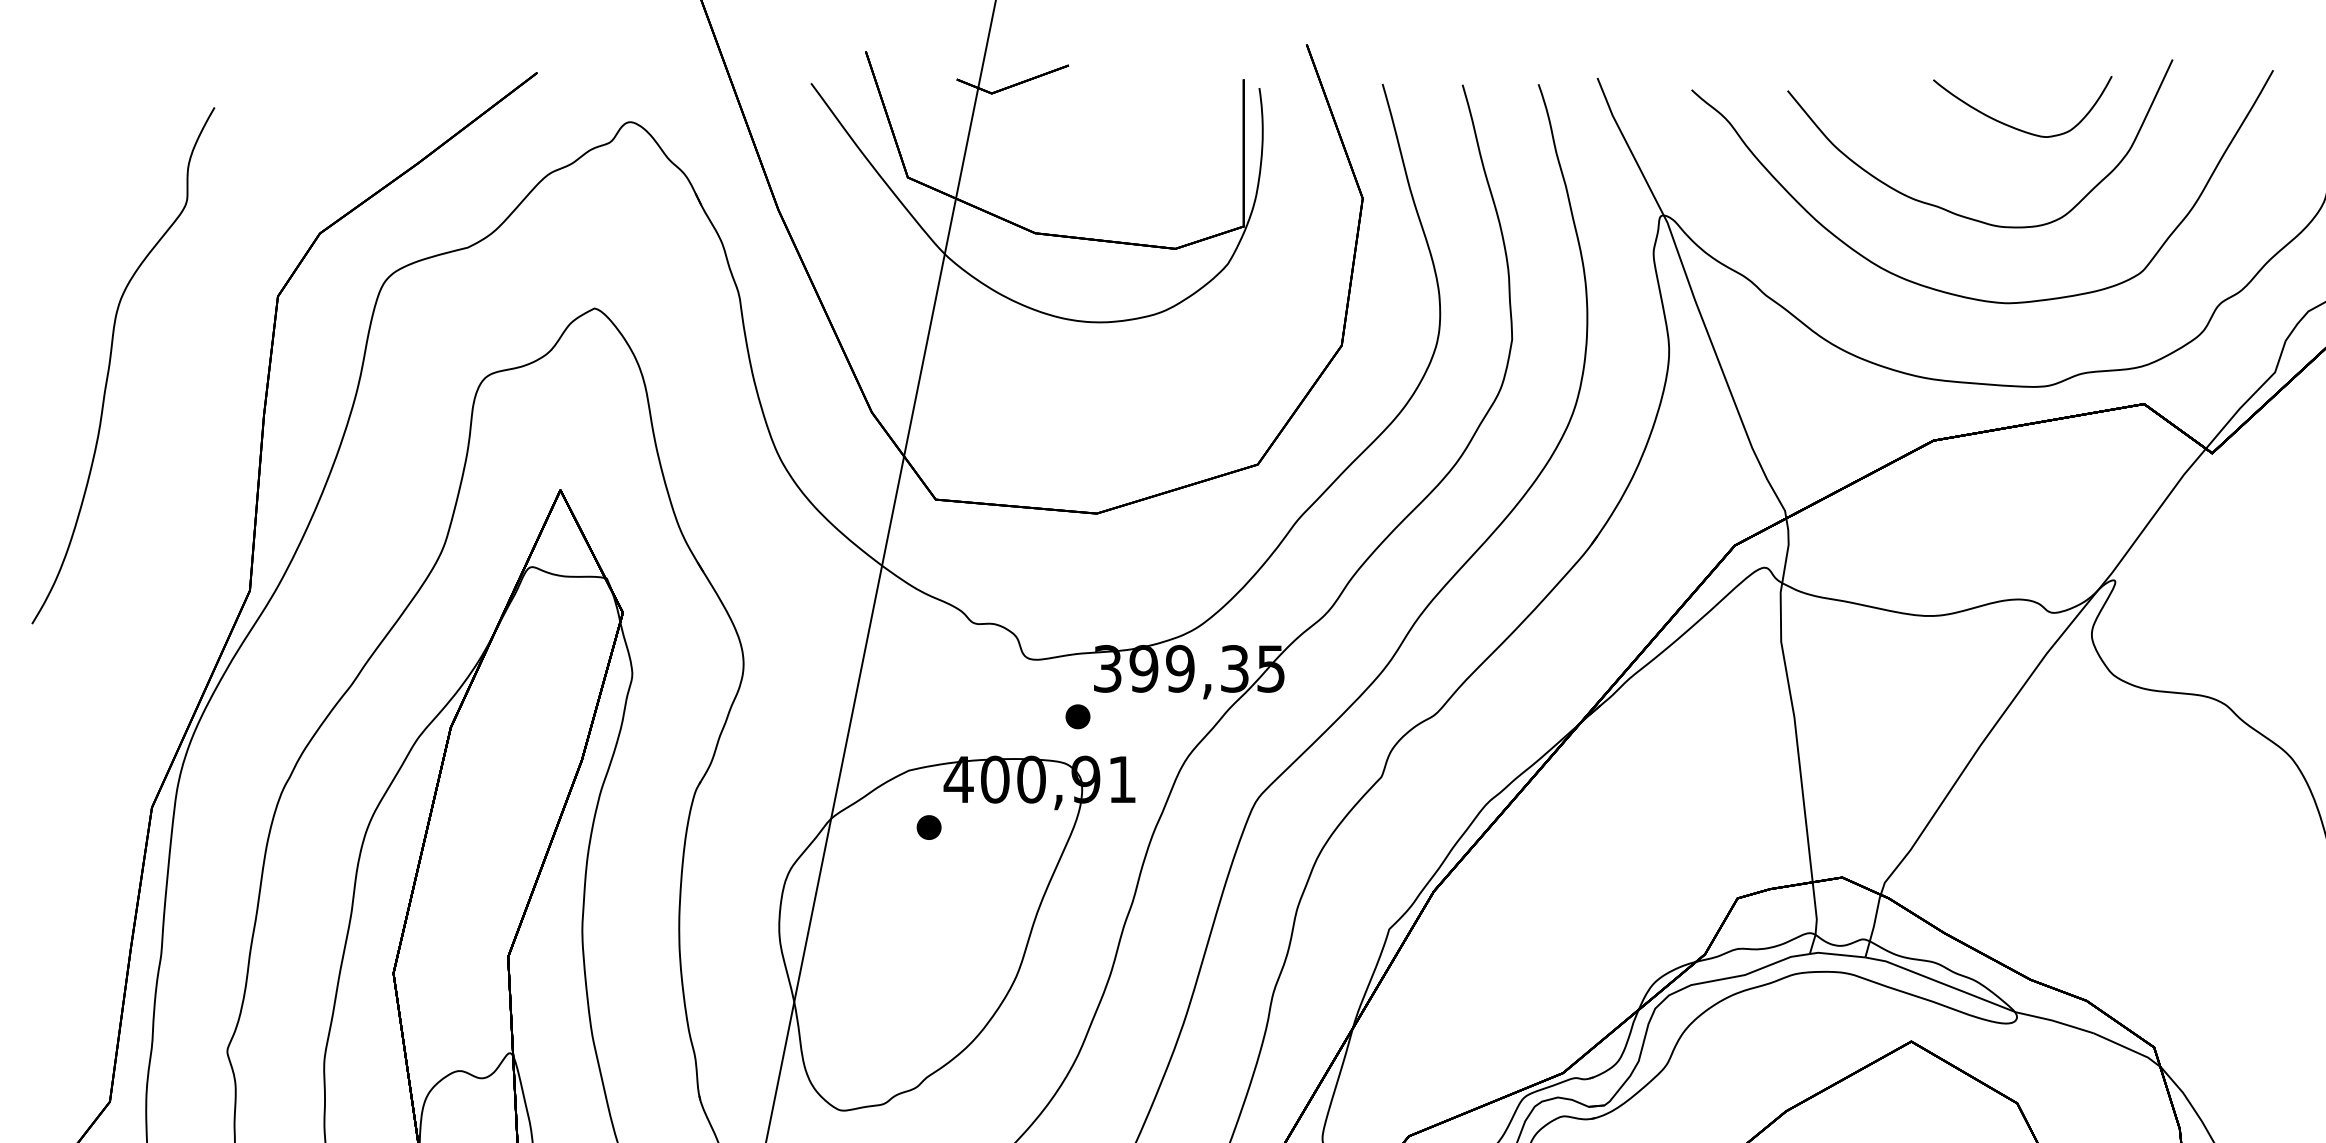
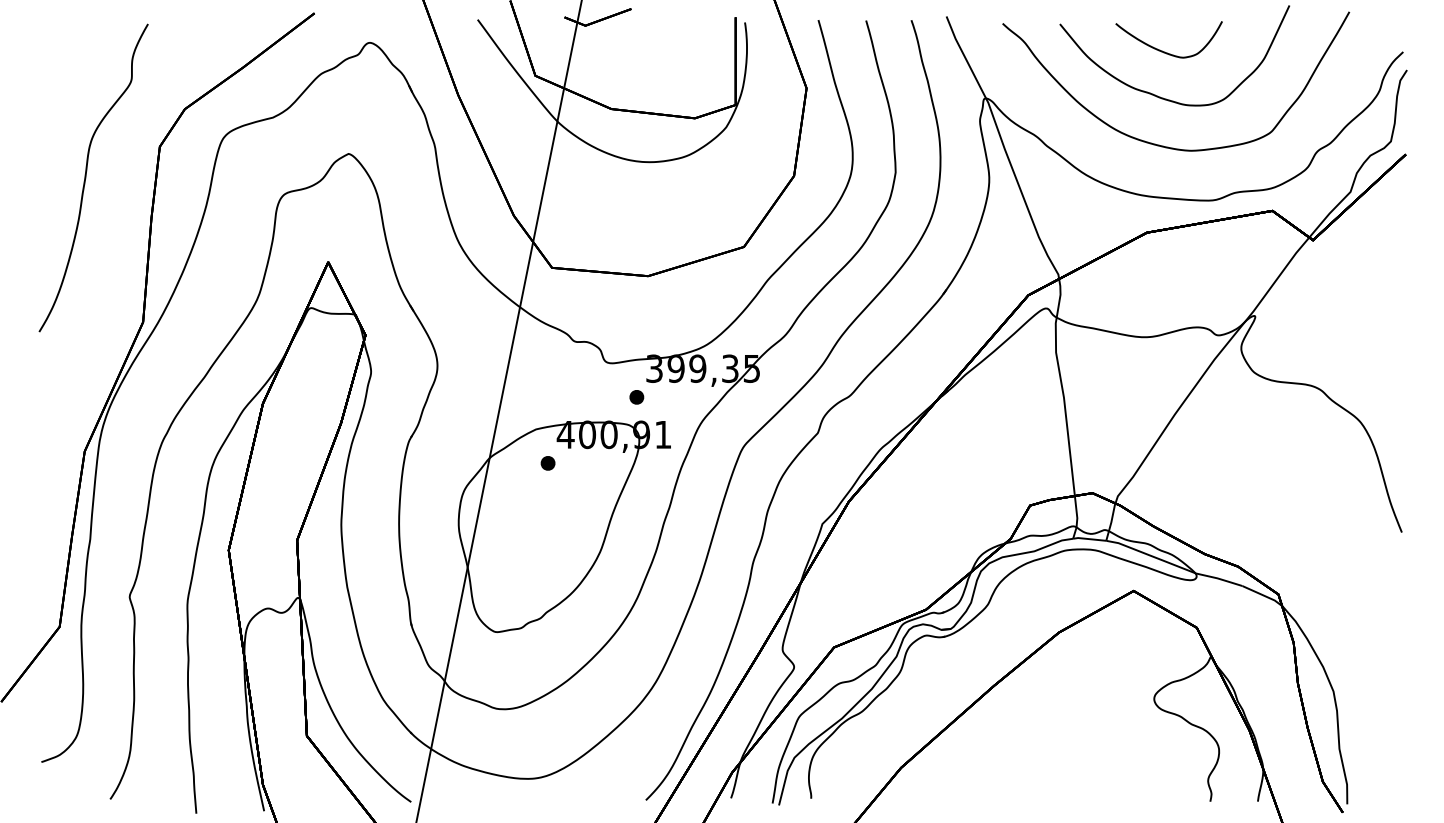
part: (2011, 124) -> (1162, 50), moved
part: (111, 364) -> (86, 177), moved

